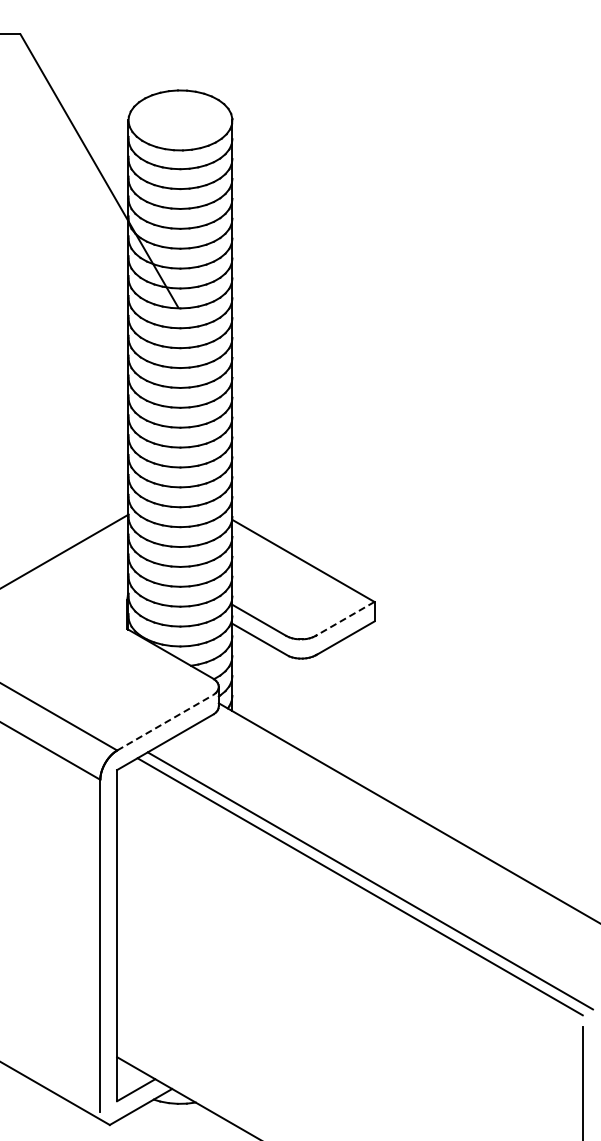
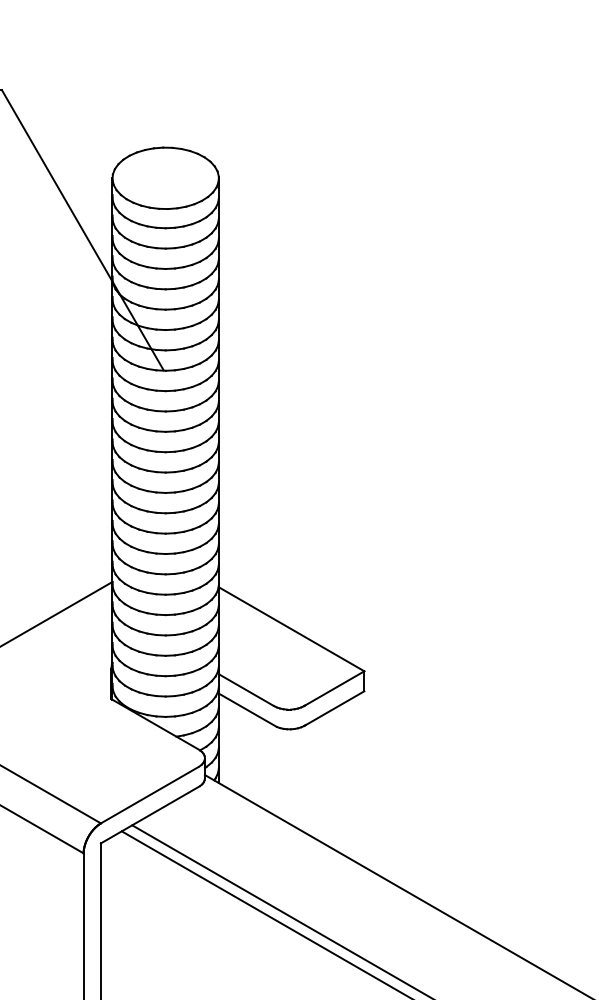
line: (345, 618) -> (334, 688), dashed -> solid
line: (165, 722) -> (150, 794), dashed -> solid

